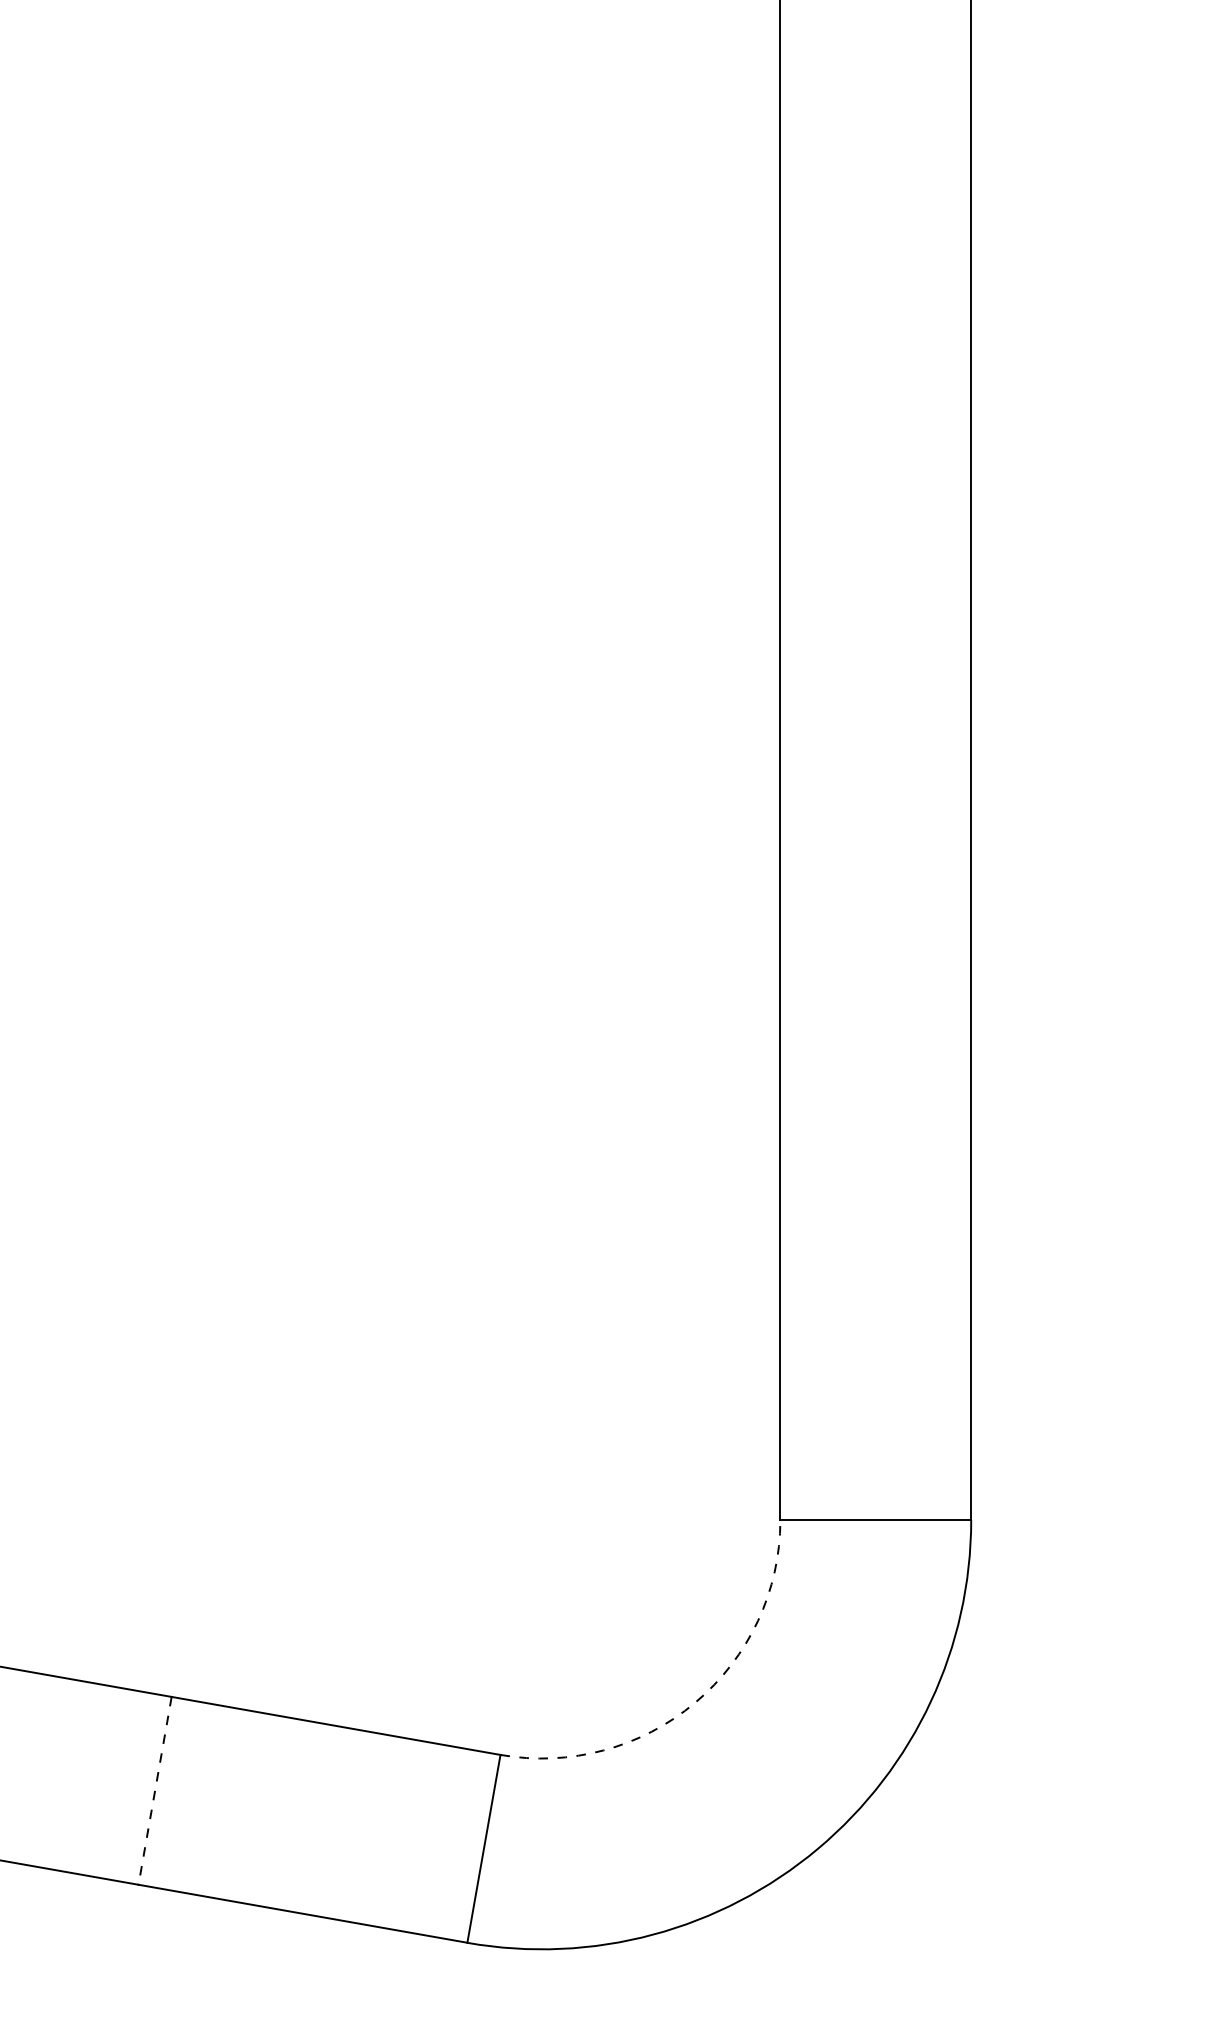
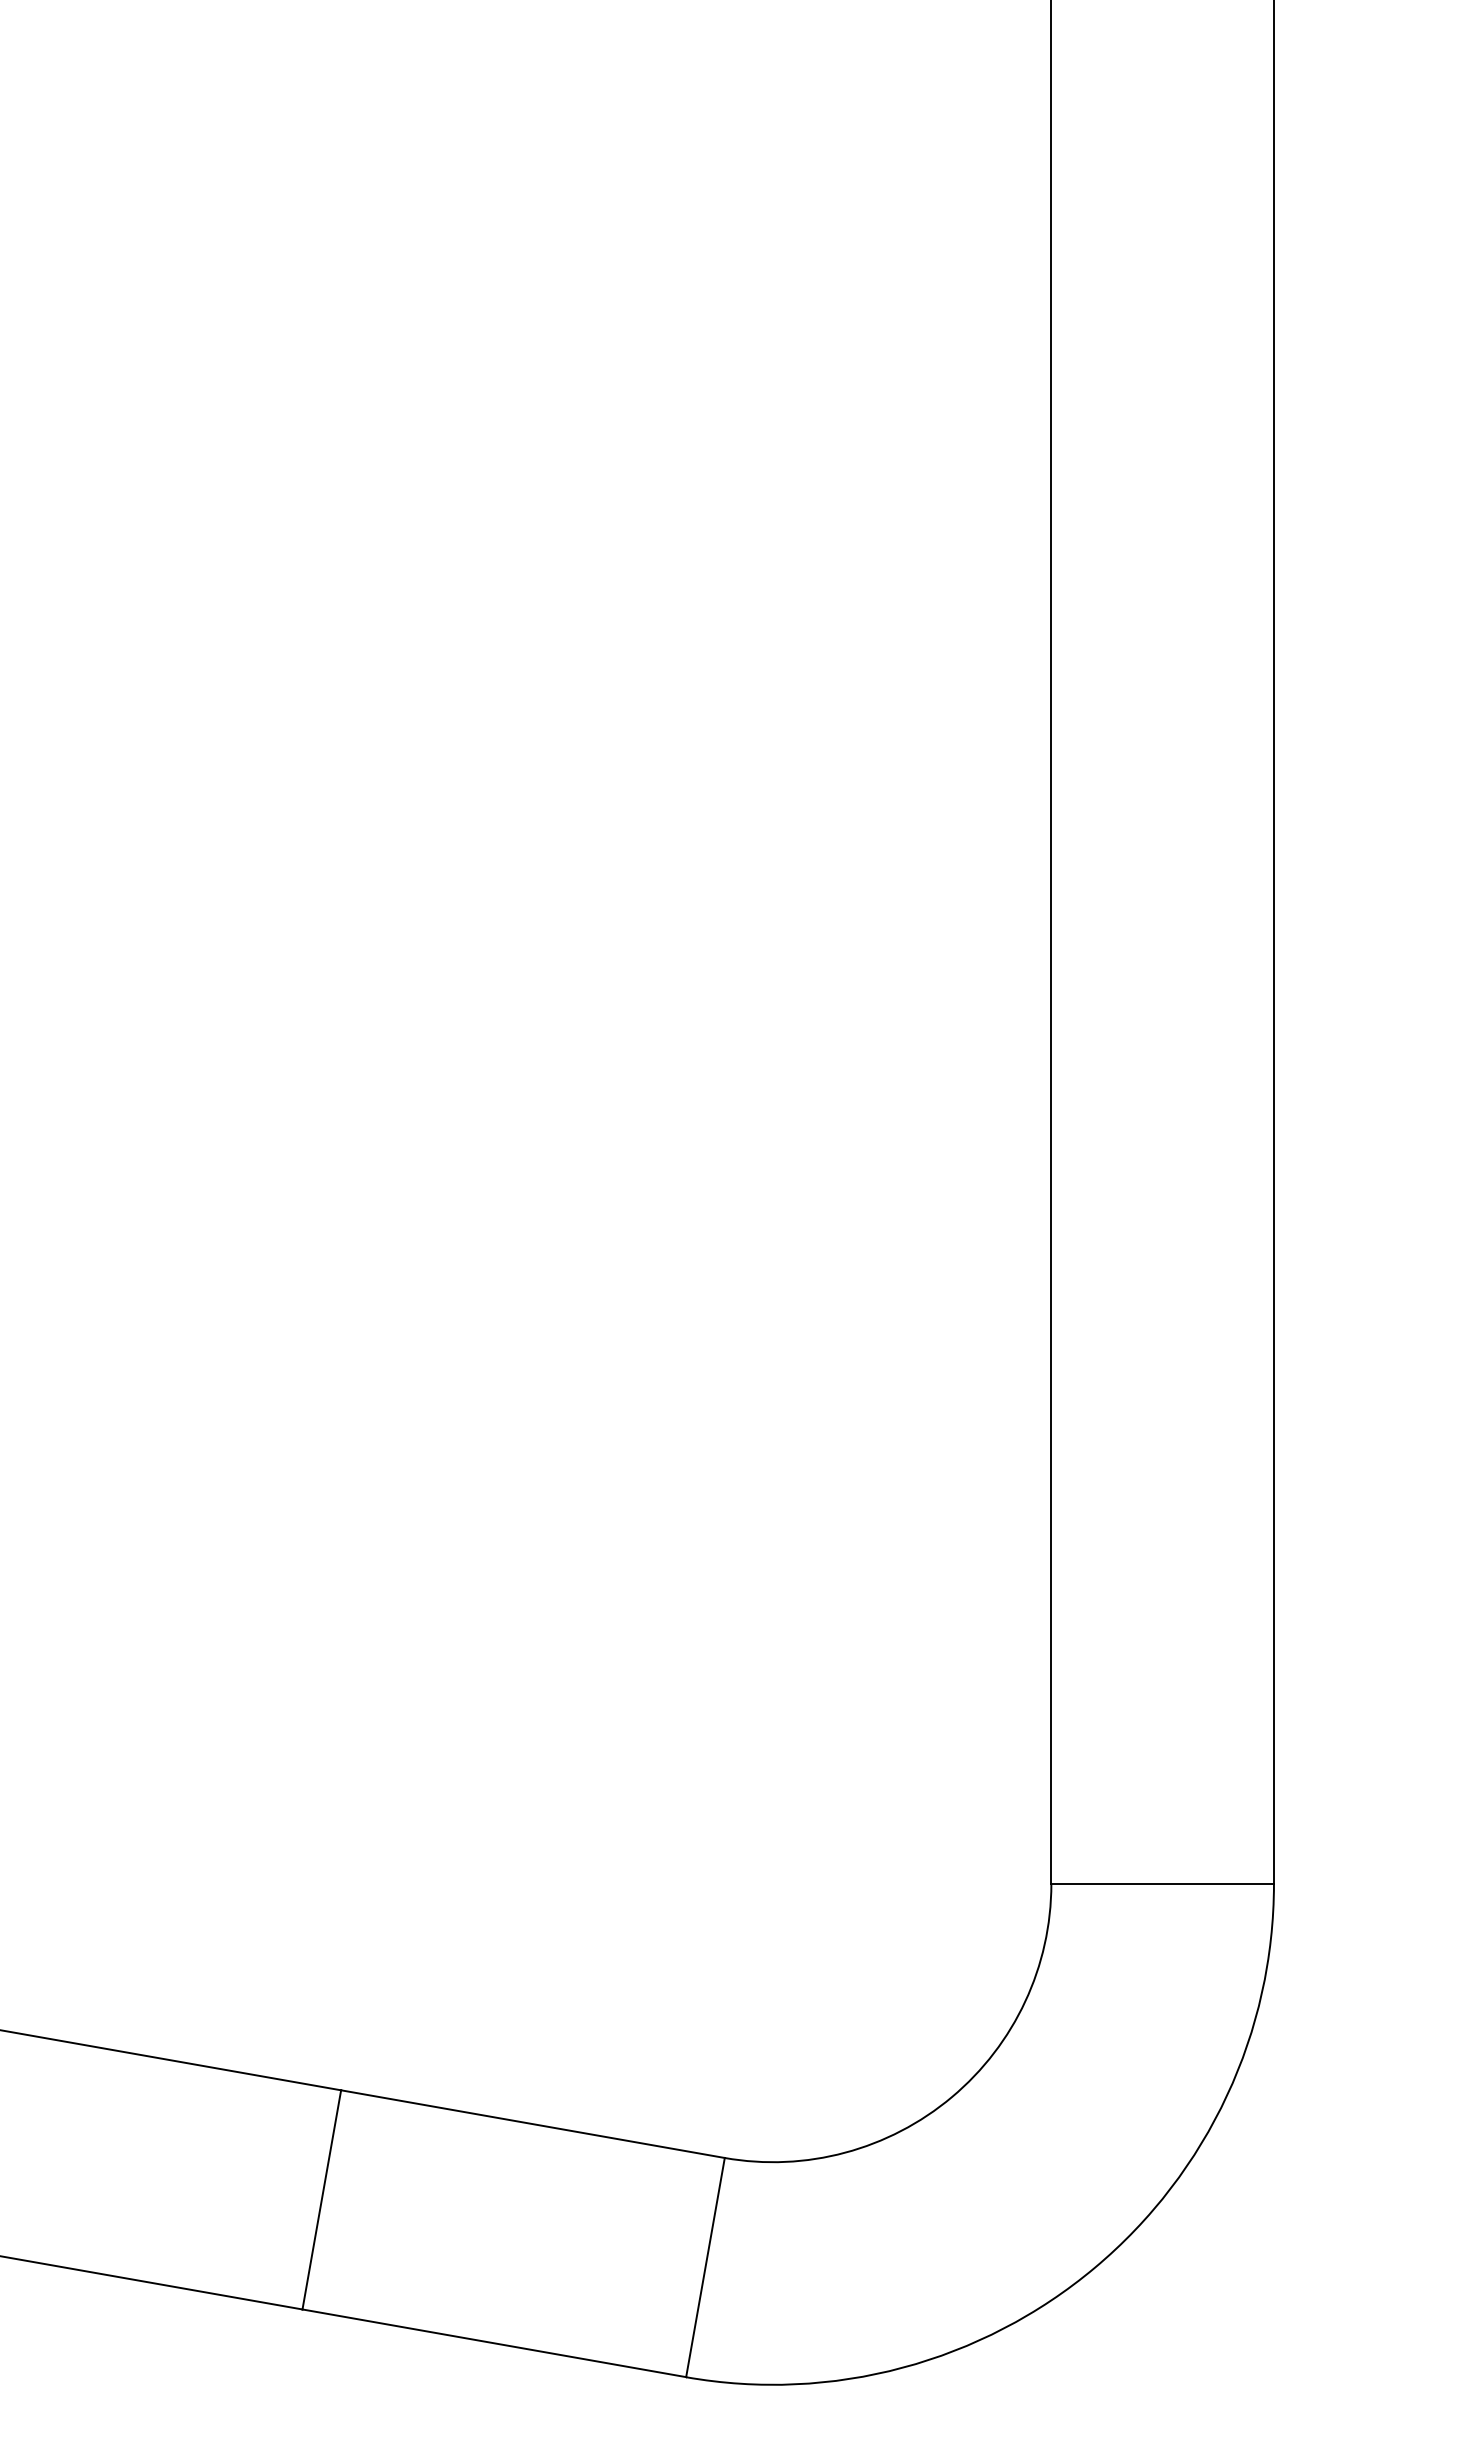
arc: (694, 1703) -> (951, 2097), dashed -> solid
line: (154, 1791) -> (321, 2200), dashed -> solid

